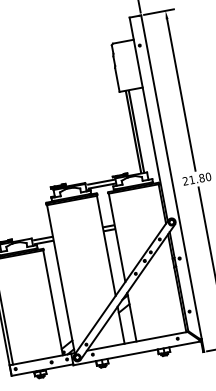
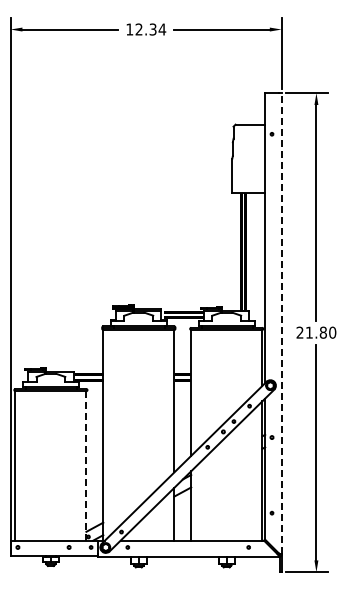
line: (171, 177) -> (281, 323), solid -> dashed
line: (53, 302) -> (86, 465), solid -> dashed

